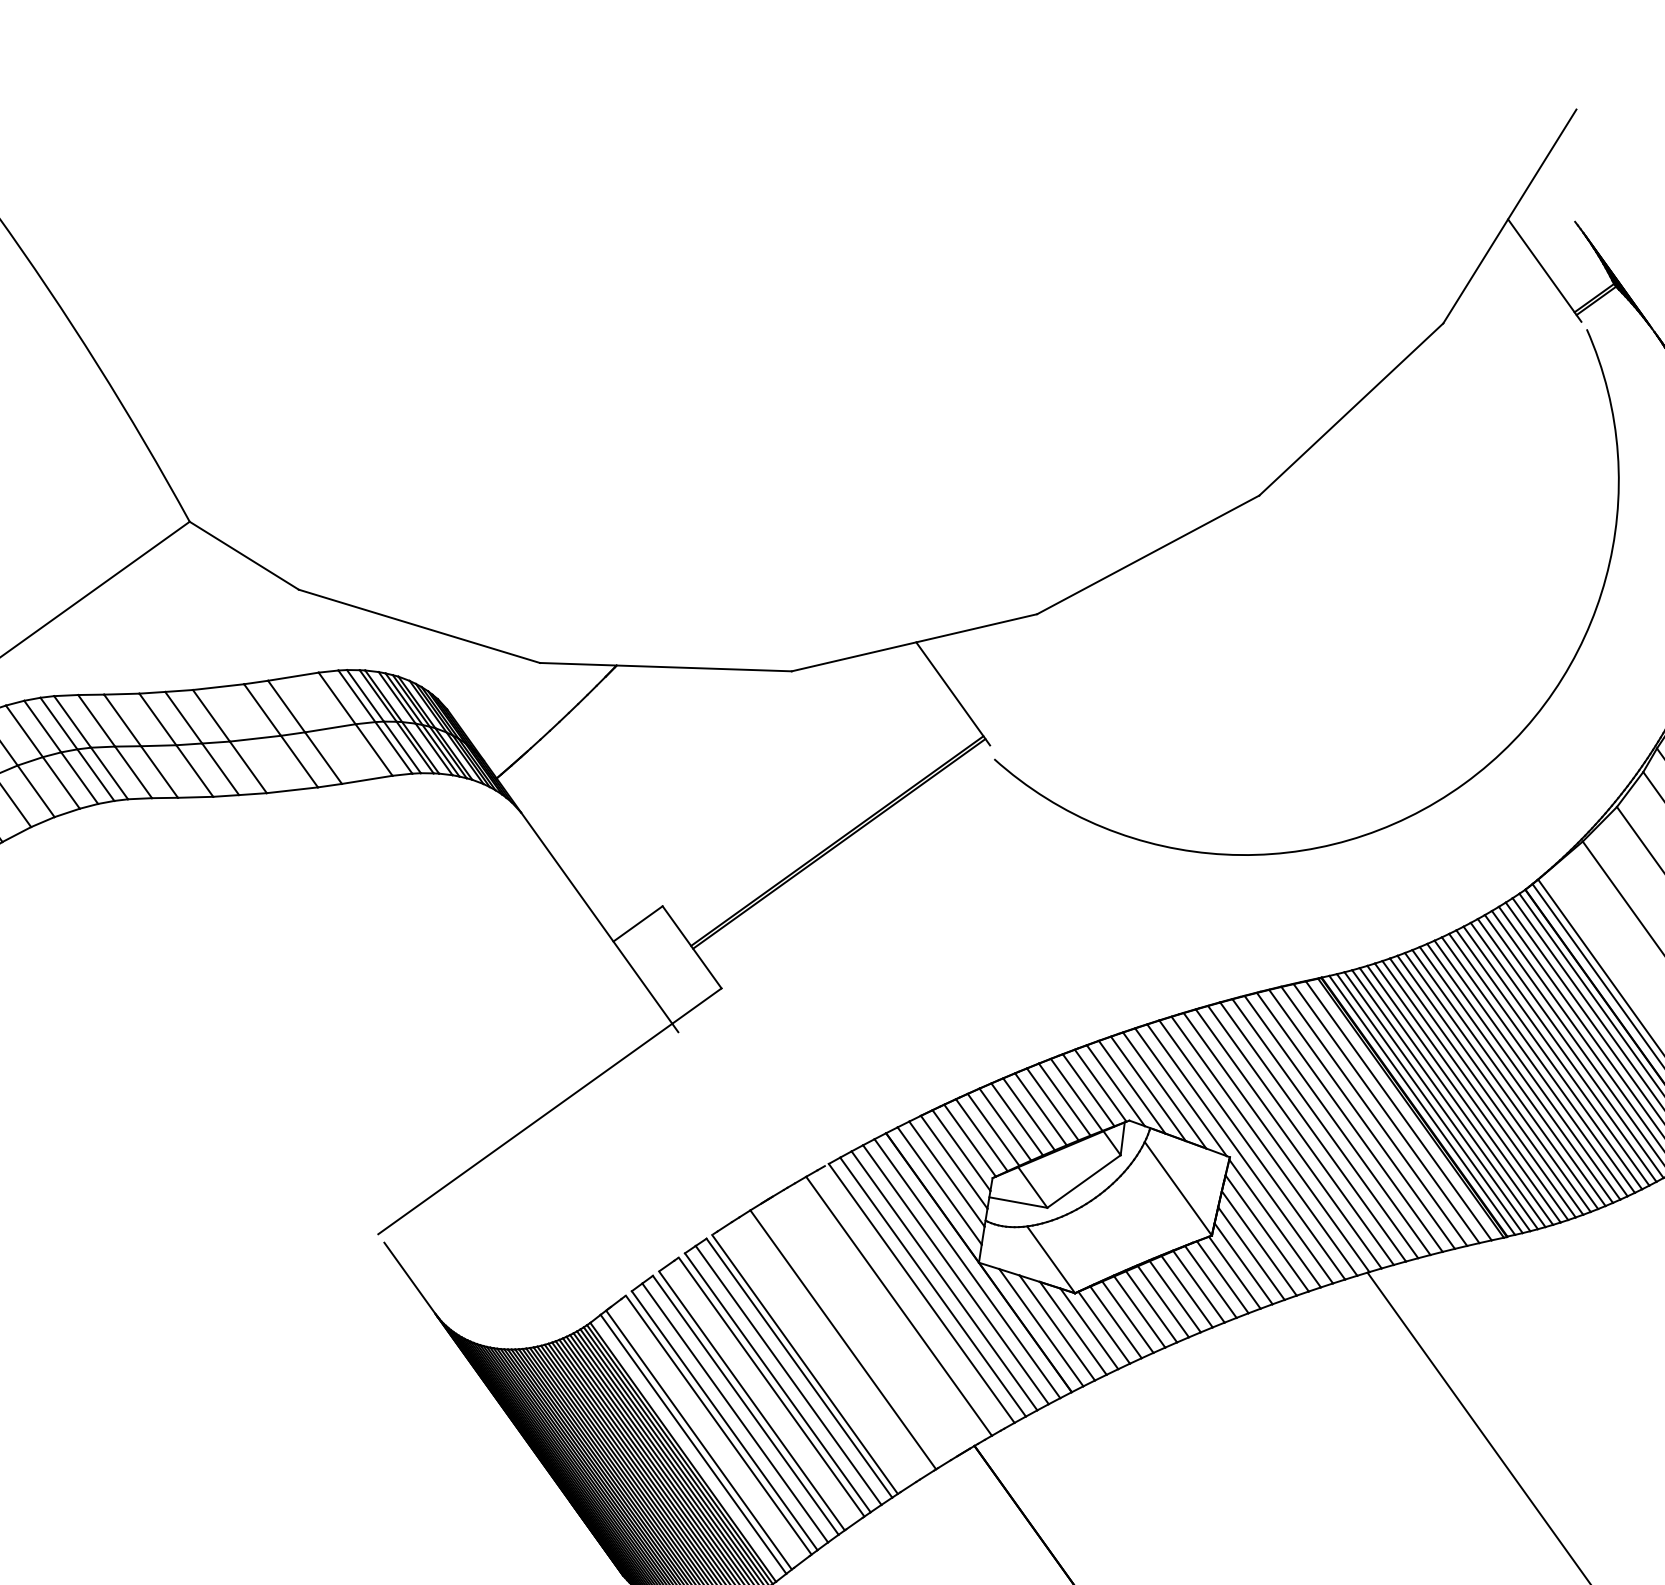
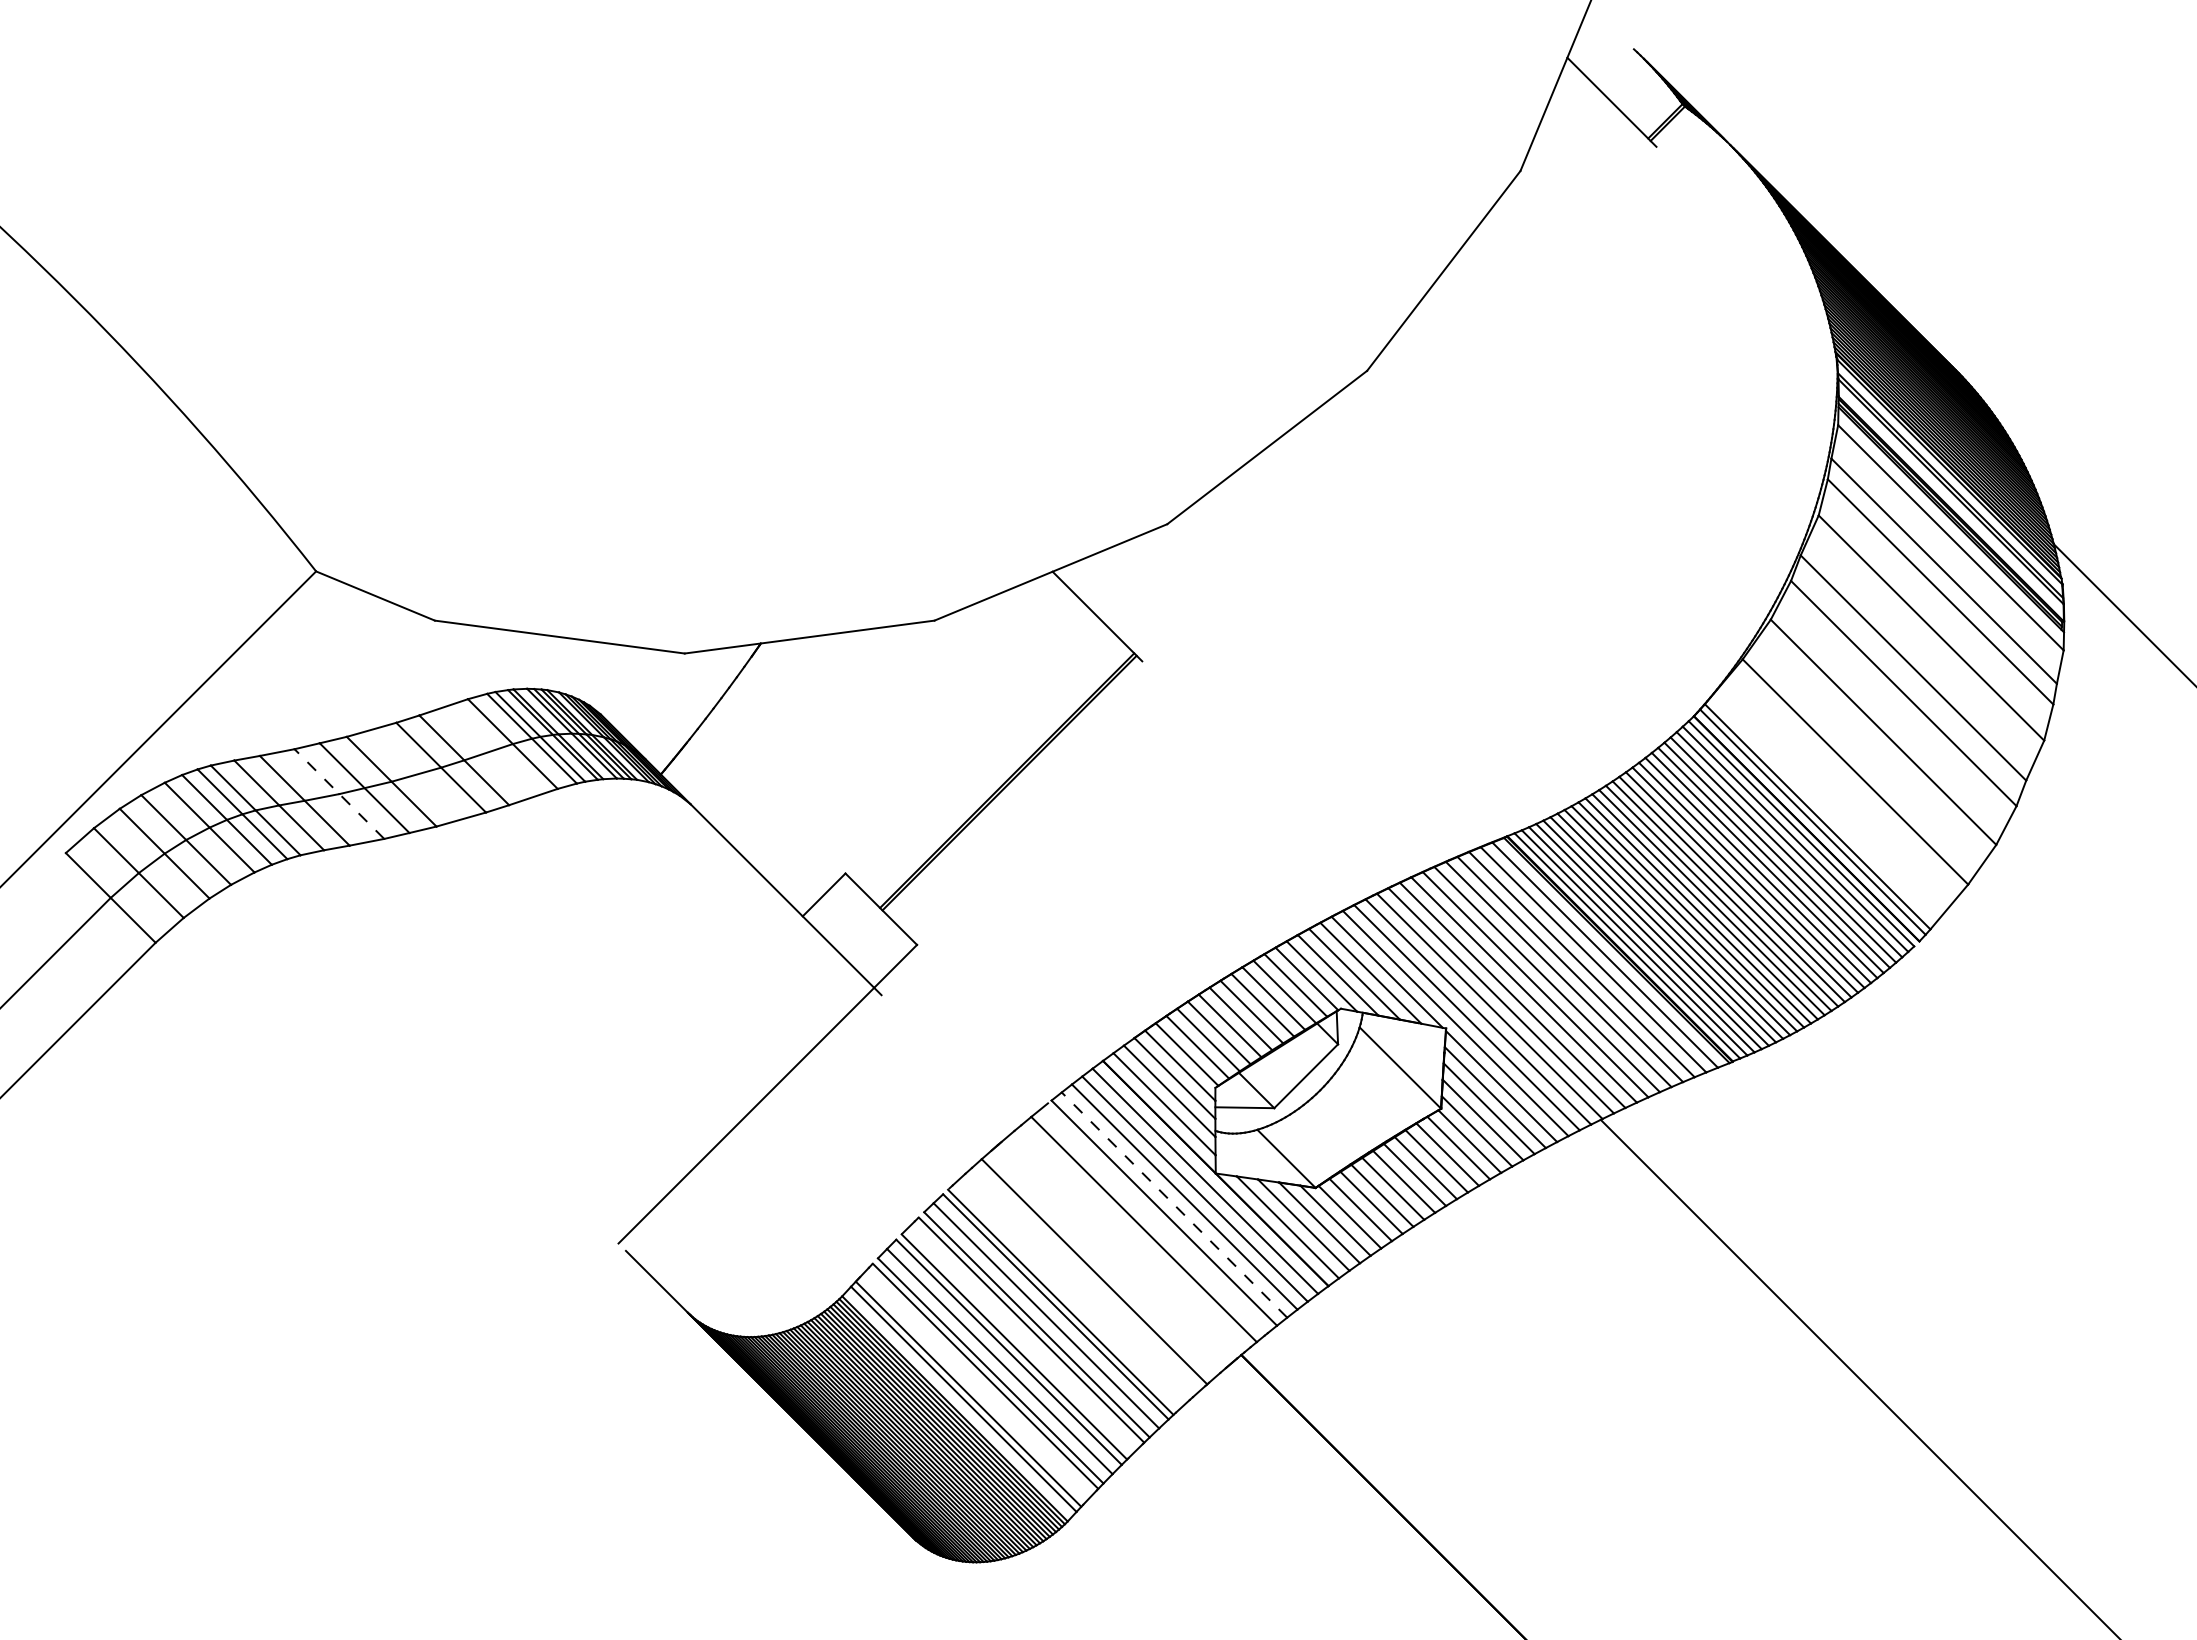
line: (176, 744) -> (339, 793), solid -> dashed
arc: (1471, 776) -> (1622, 613), removed
line: (933, 1286) -> (1174, 1204), solid -> dashed

